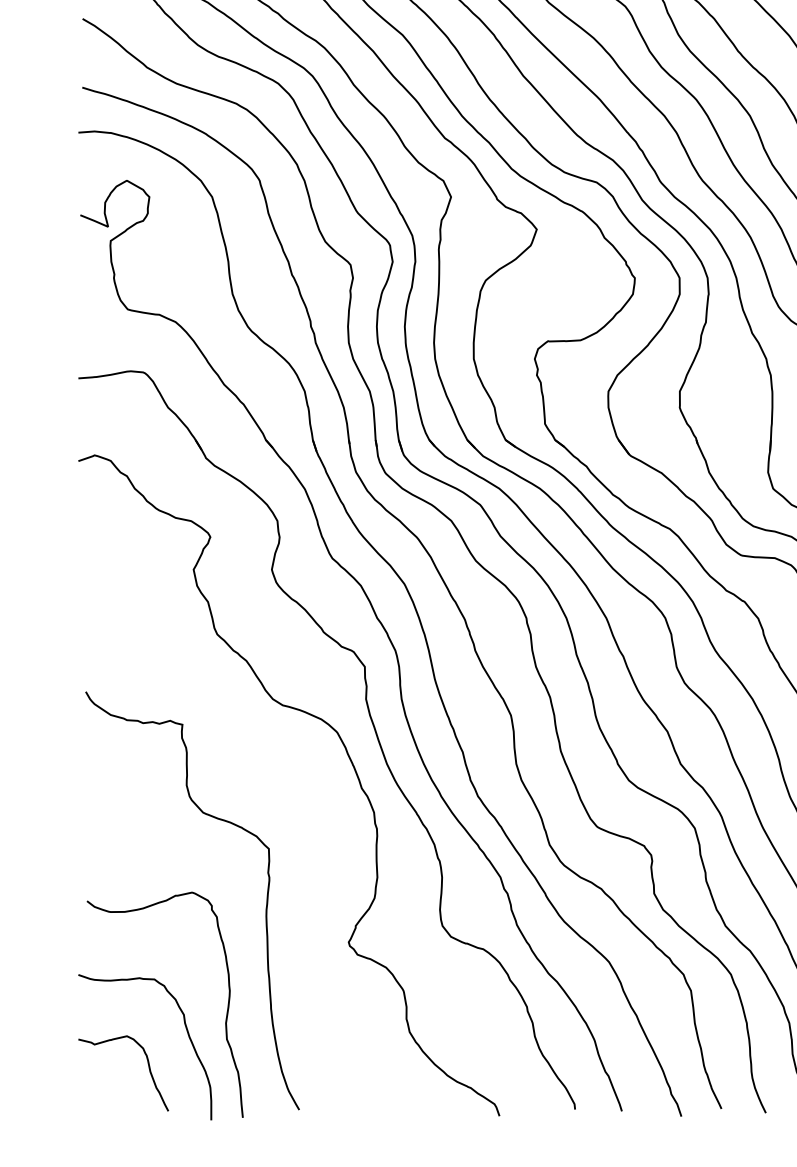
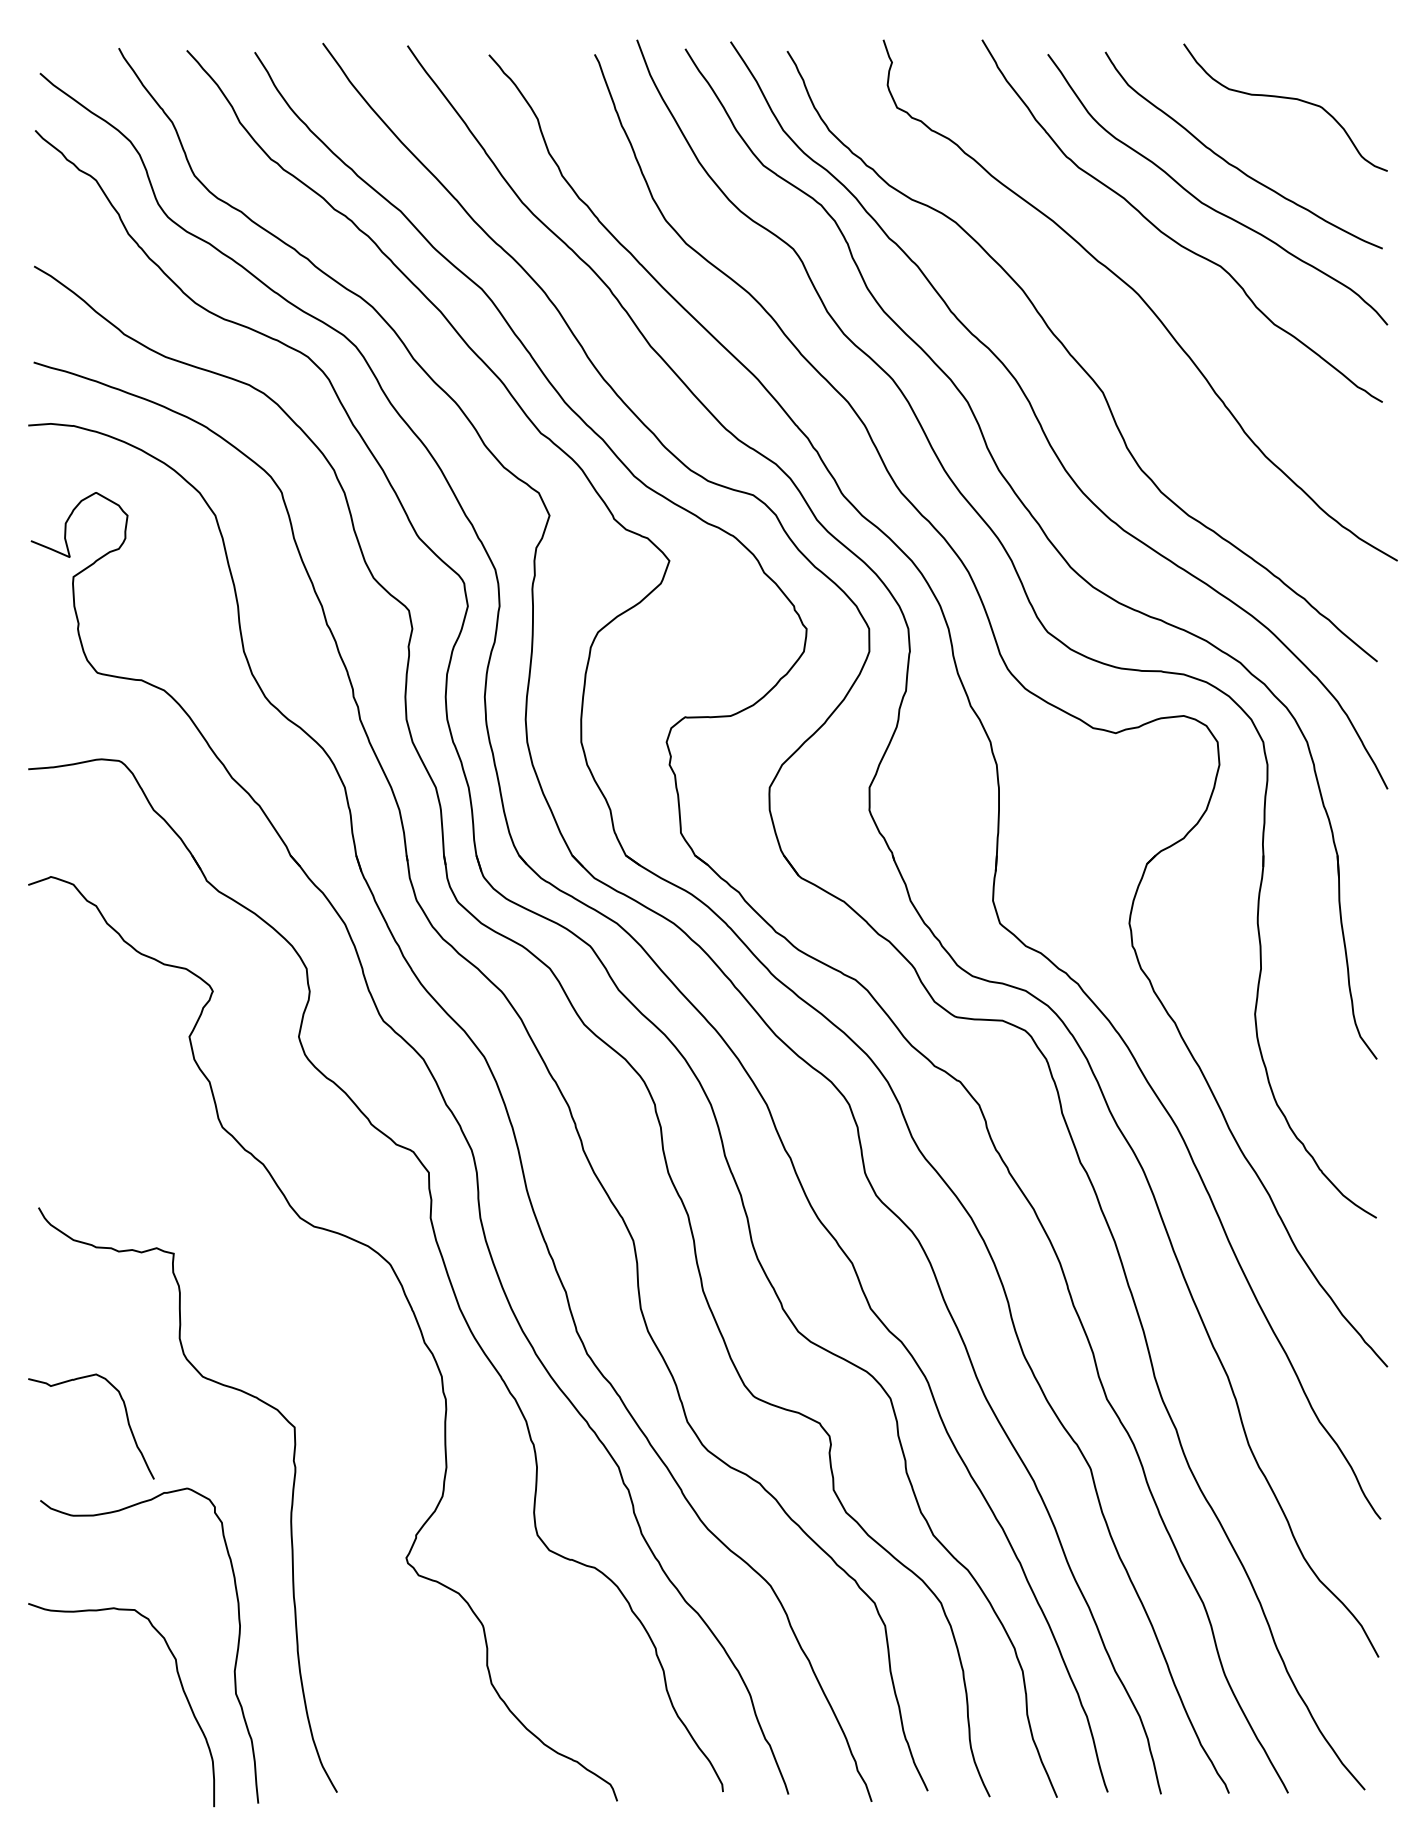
curve: (148, 1067) -> (126, 1418), moved

